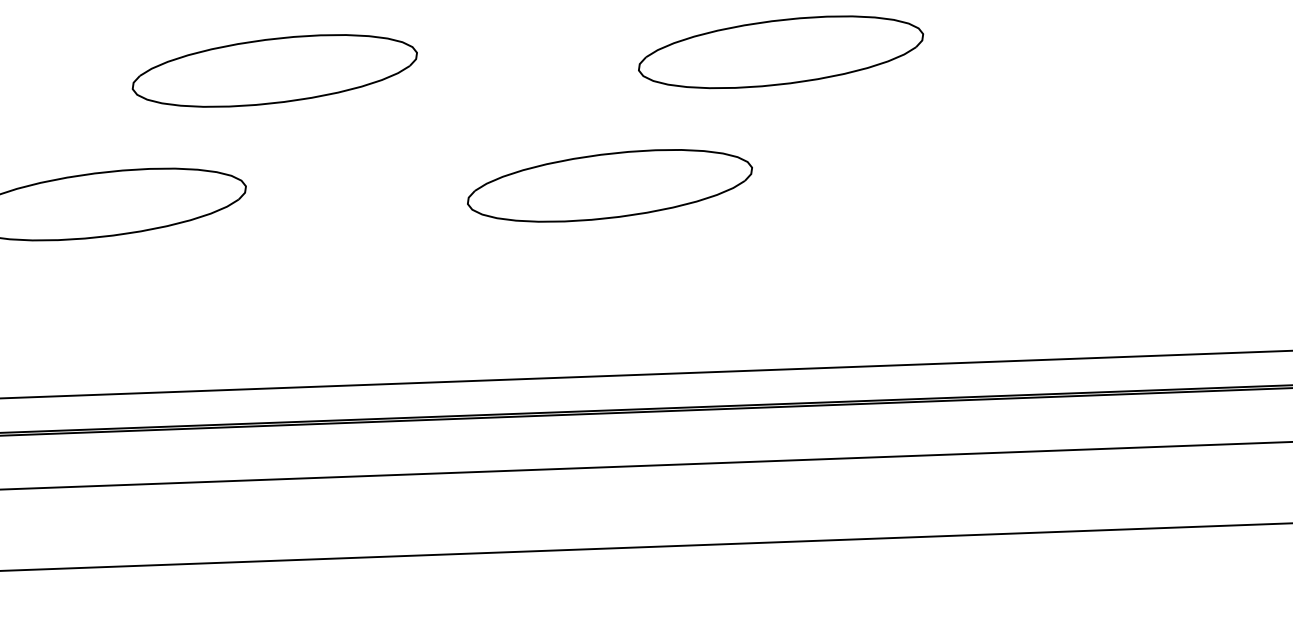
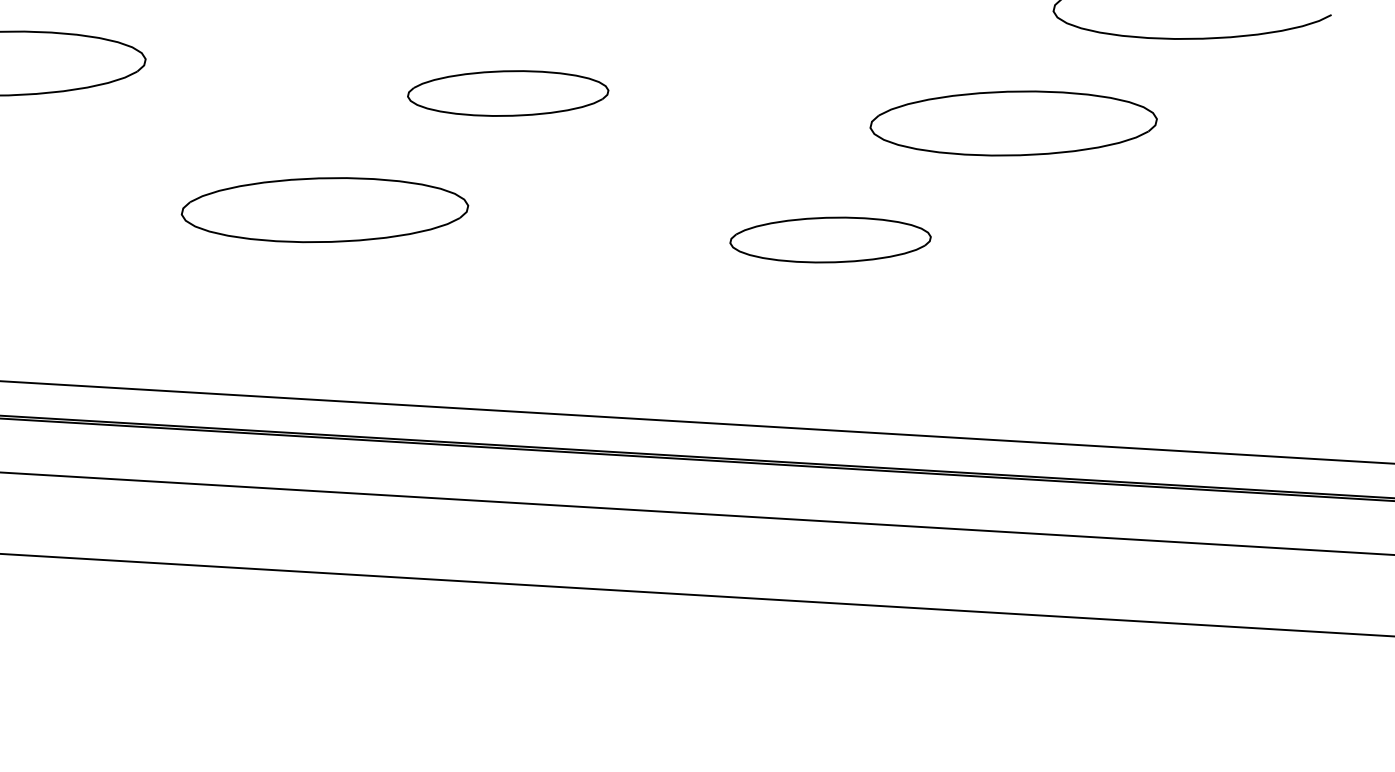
part: (275, 70) -> (508, 93), size x0.7
part: (609, 185) -> (830, 239), size x0.7

